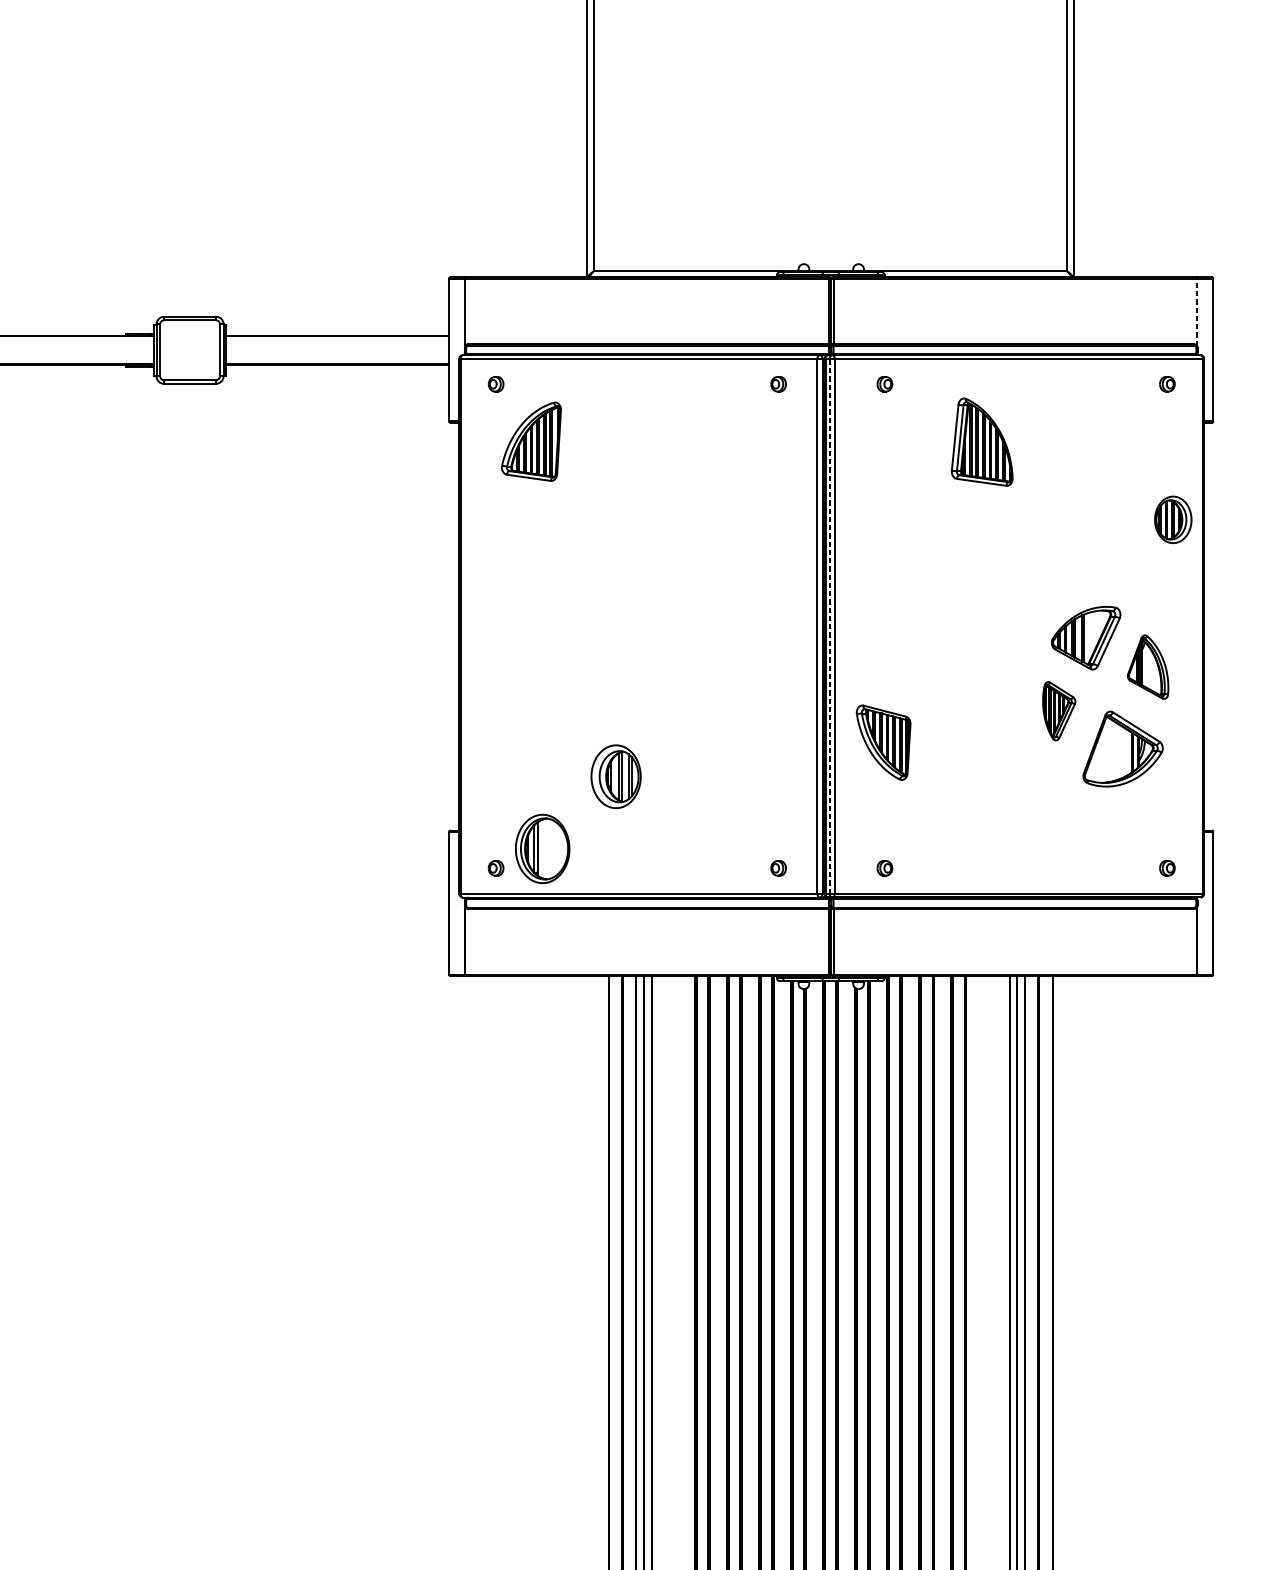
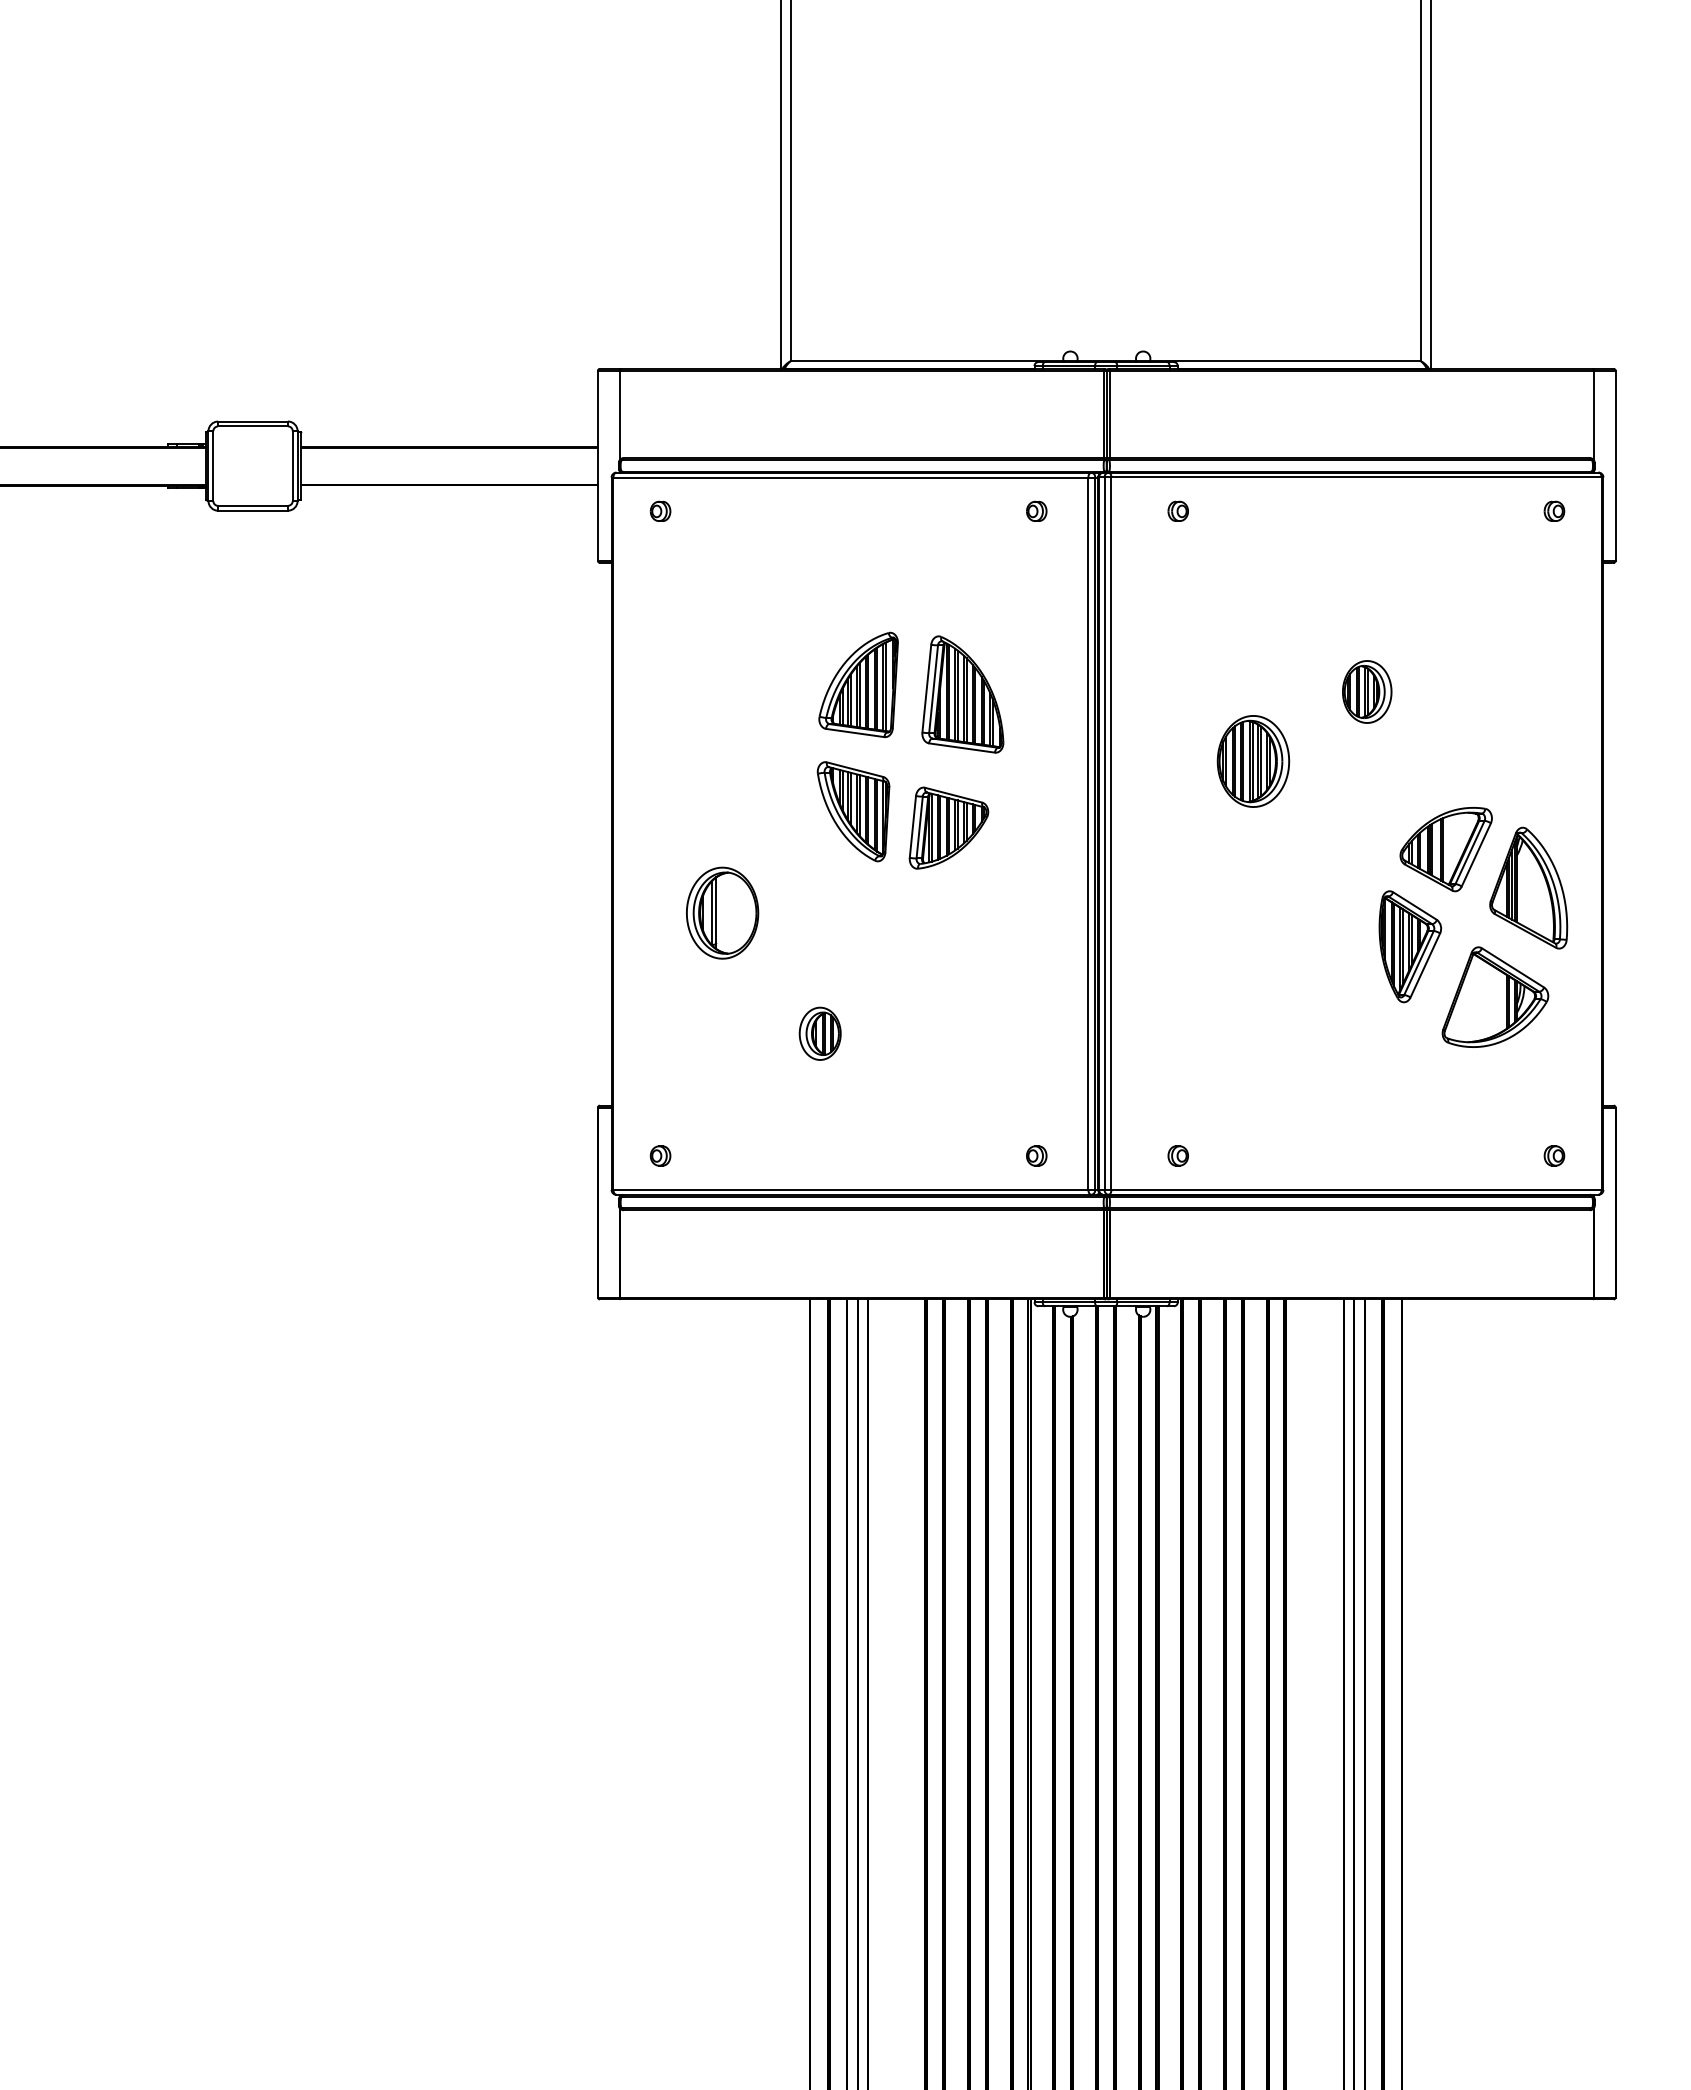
line: (1197, 312) -> (1594, 415), dashed -> solid
part: (531, 441) -> (858, 684), moved
part: (981, 442) -> (962, 694), moved
part: (1173, 519) -> (1367, 691), moved
part: (941, 572) -> (1253, 761), added
part: (712, 621) -> (948, 827), added
line: (829, 626) -> (1104, 833), dashed -> solid
part: (1147, 666) -> (1528, 887), size x1.43
part: (1059, 711) -> (1410, 946), size x1.43
part: (883, 742) -> (853, 811), moved
part: (615, 776) -> (819, 1033), size x0.62
part: (542, 848) -> (722, 912), moved

